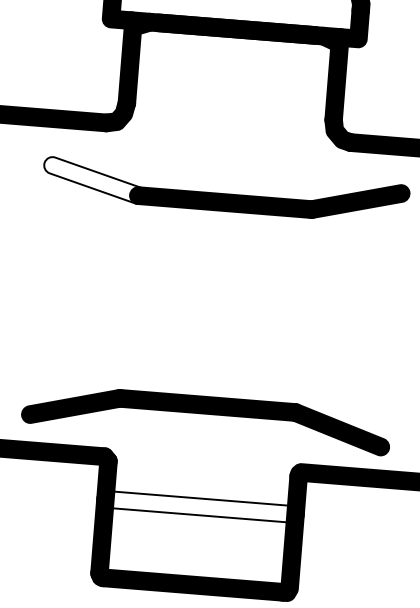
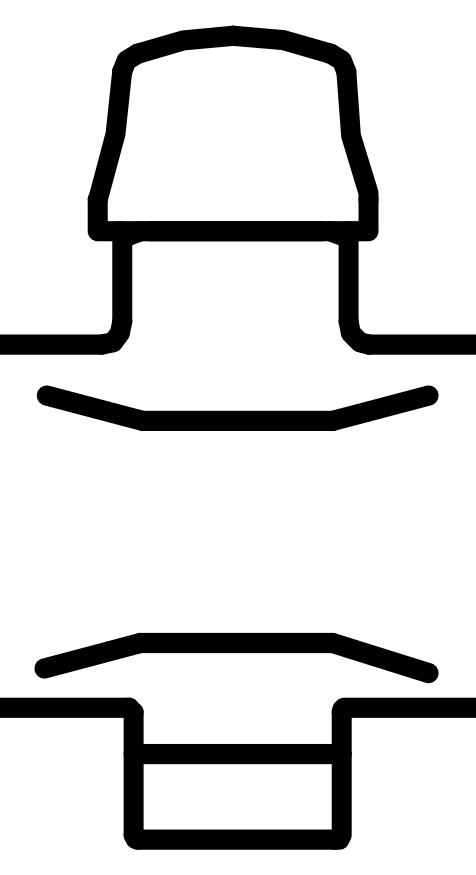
fill: (95, 180) -> (94, 408), added
fill: (200, 506) -> (237, 753), added

